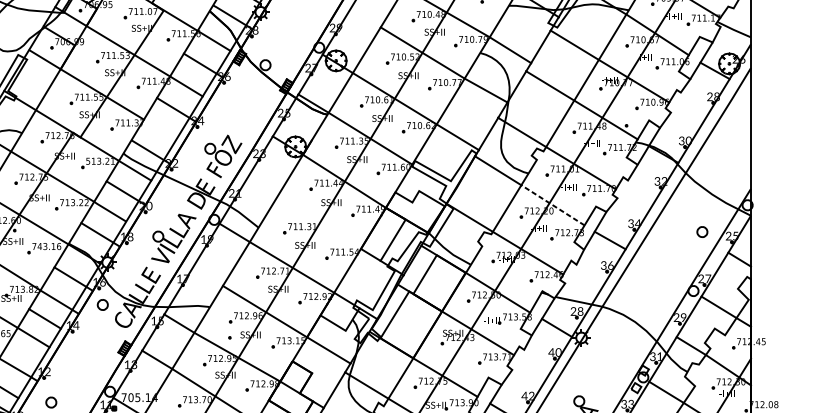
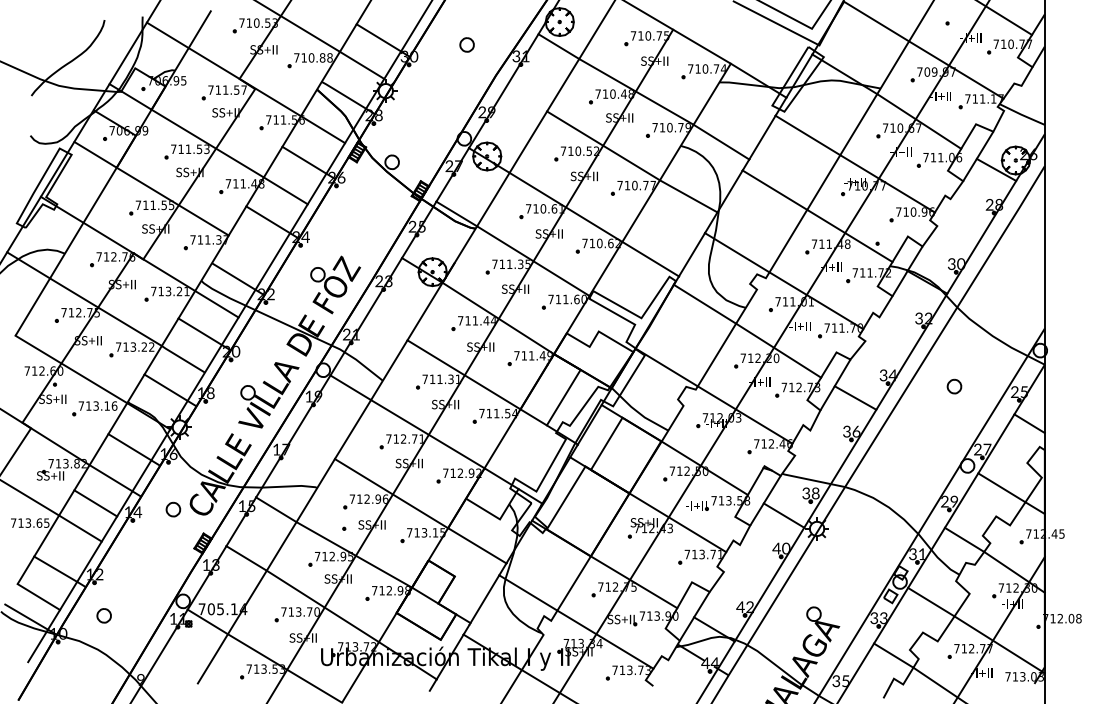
text: (149, 11) -> (236, 89), 711.07 -> 711.57
text: (88, 161) -> (153, 291), 513.21 -> 713.21
line: (552, 205) -> (778, 350), dashed -> solid
line: (318, 223) -> (463, 374), added
part: (702, 231) -> (954, 386), moved
text: (39, 246) -> (88, 405), 743.16 -> 713.16
part: (102, 304) -> (173, 509), moved
text: (573, 313) -> (806, 495), 28 -> 38

